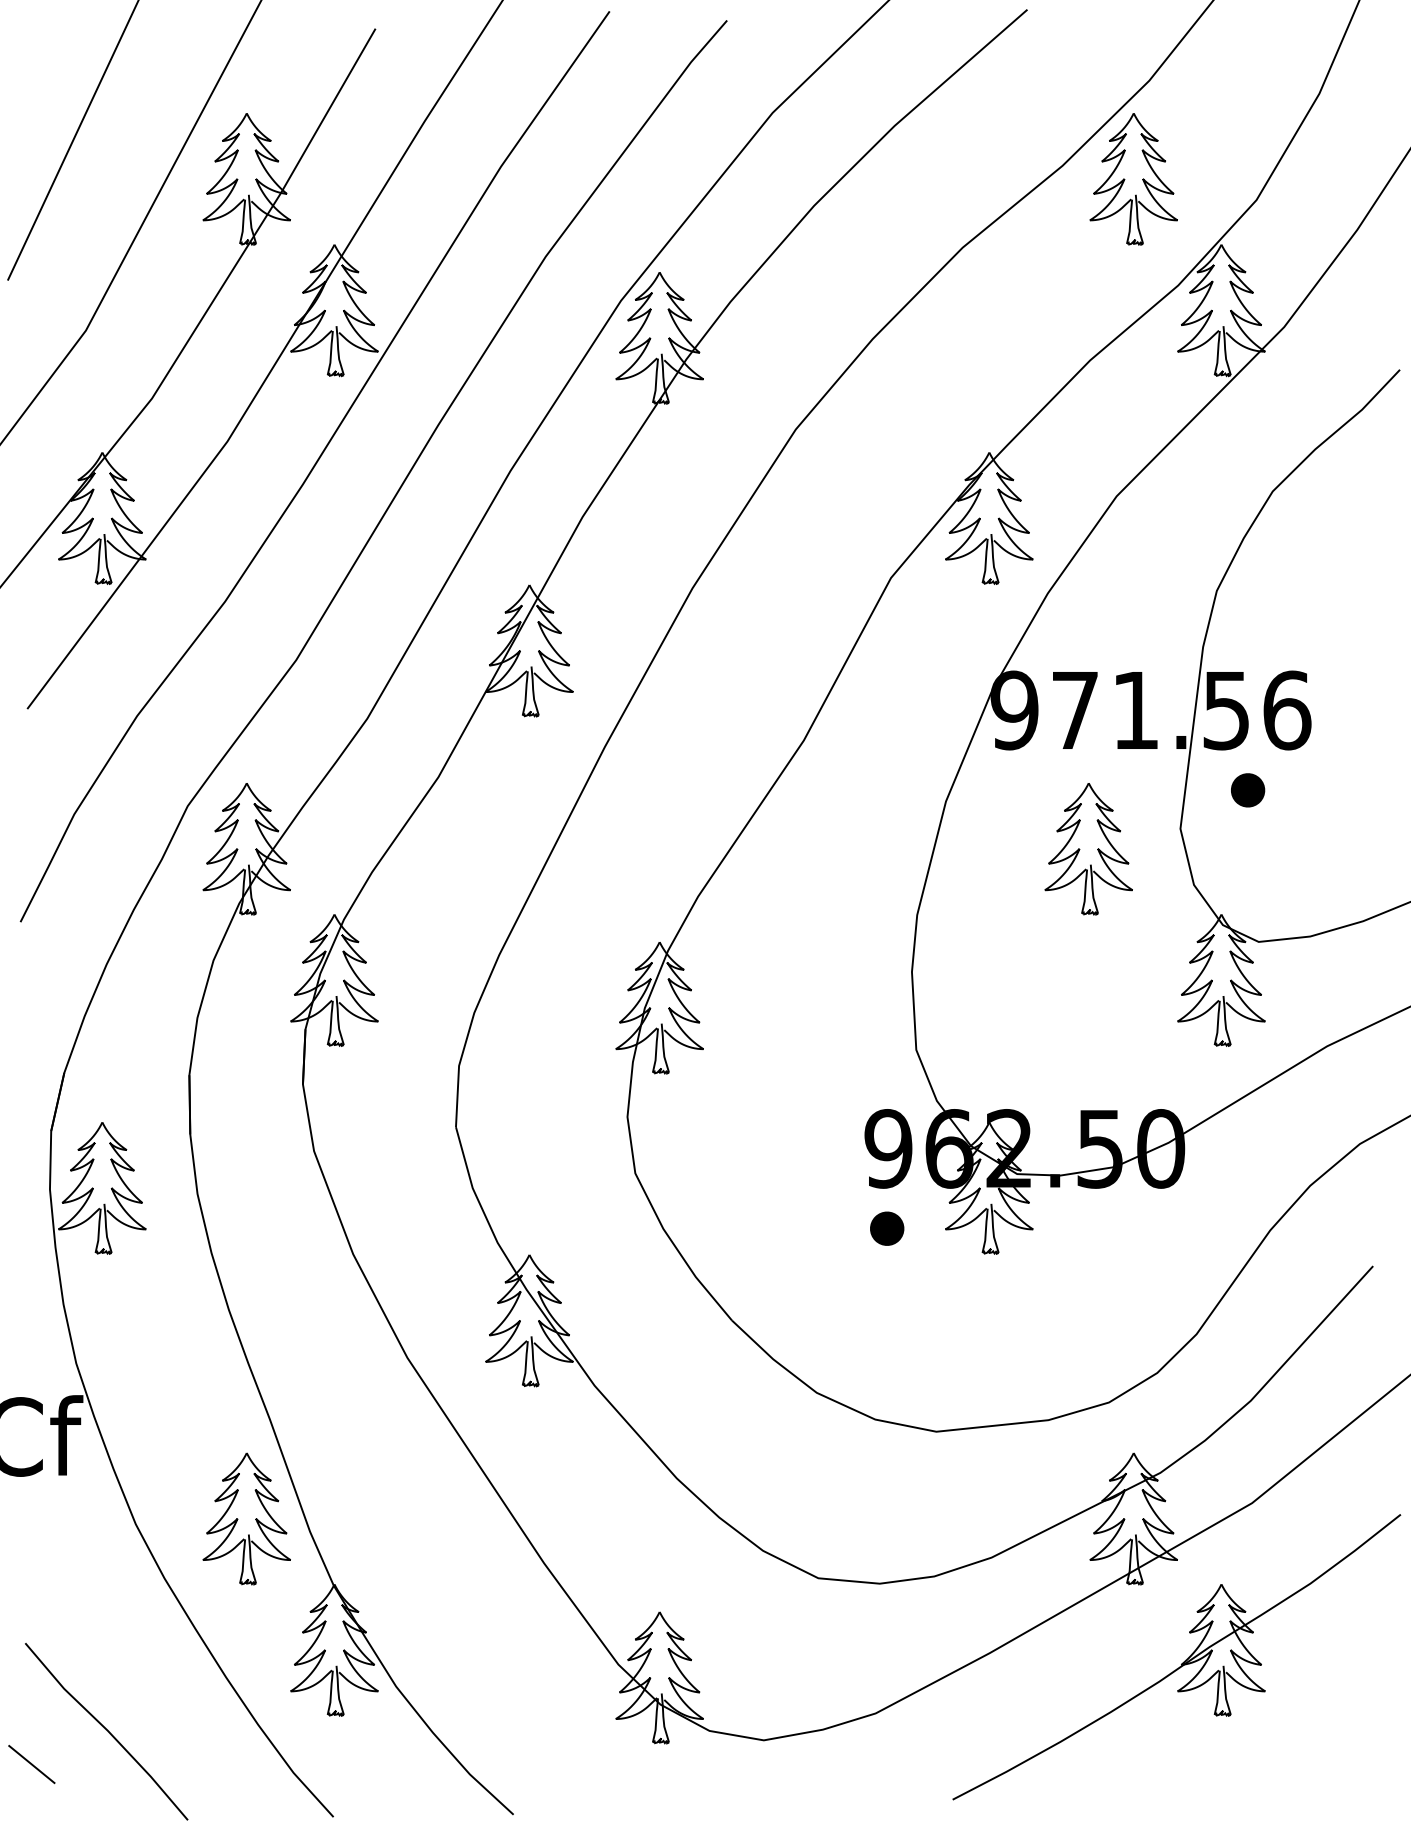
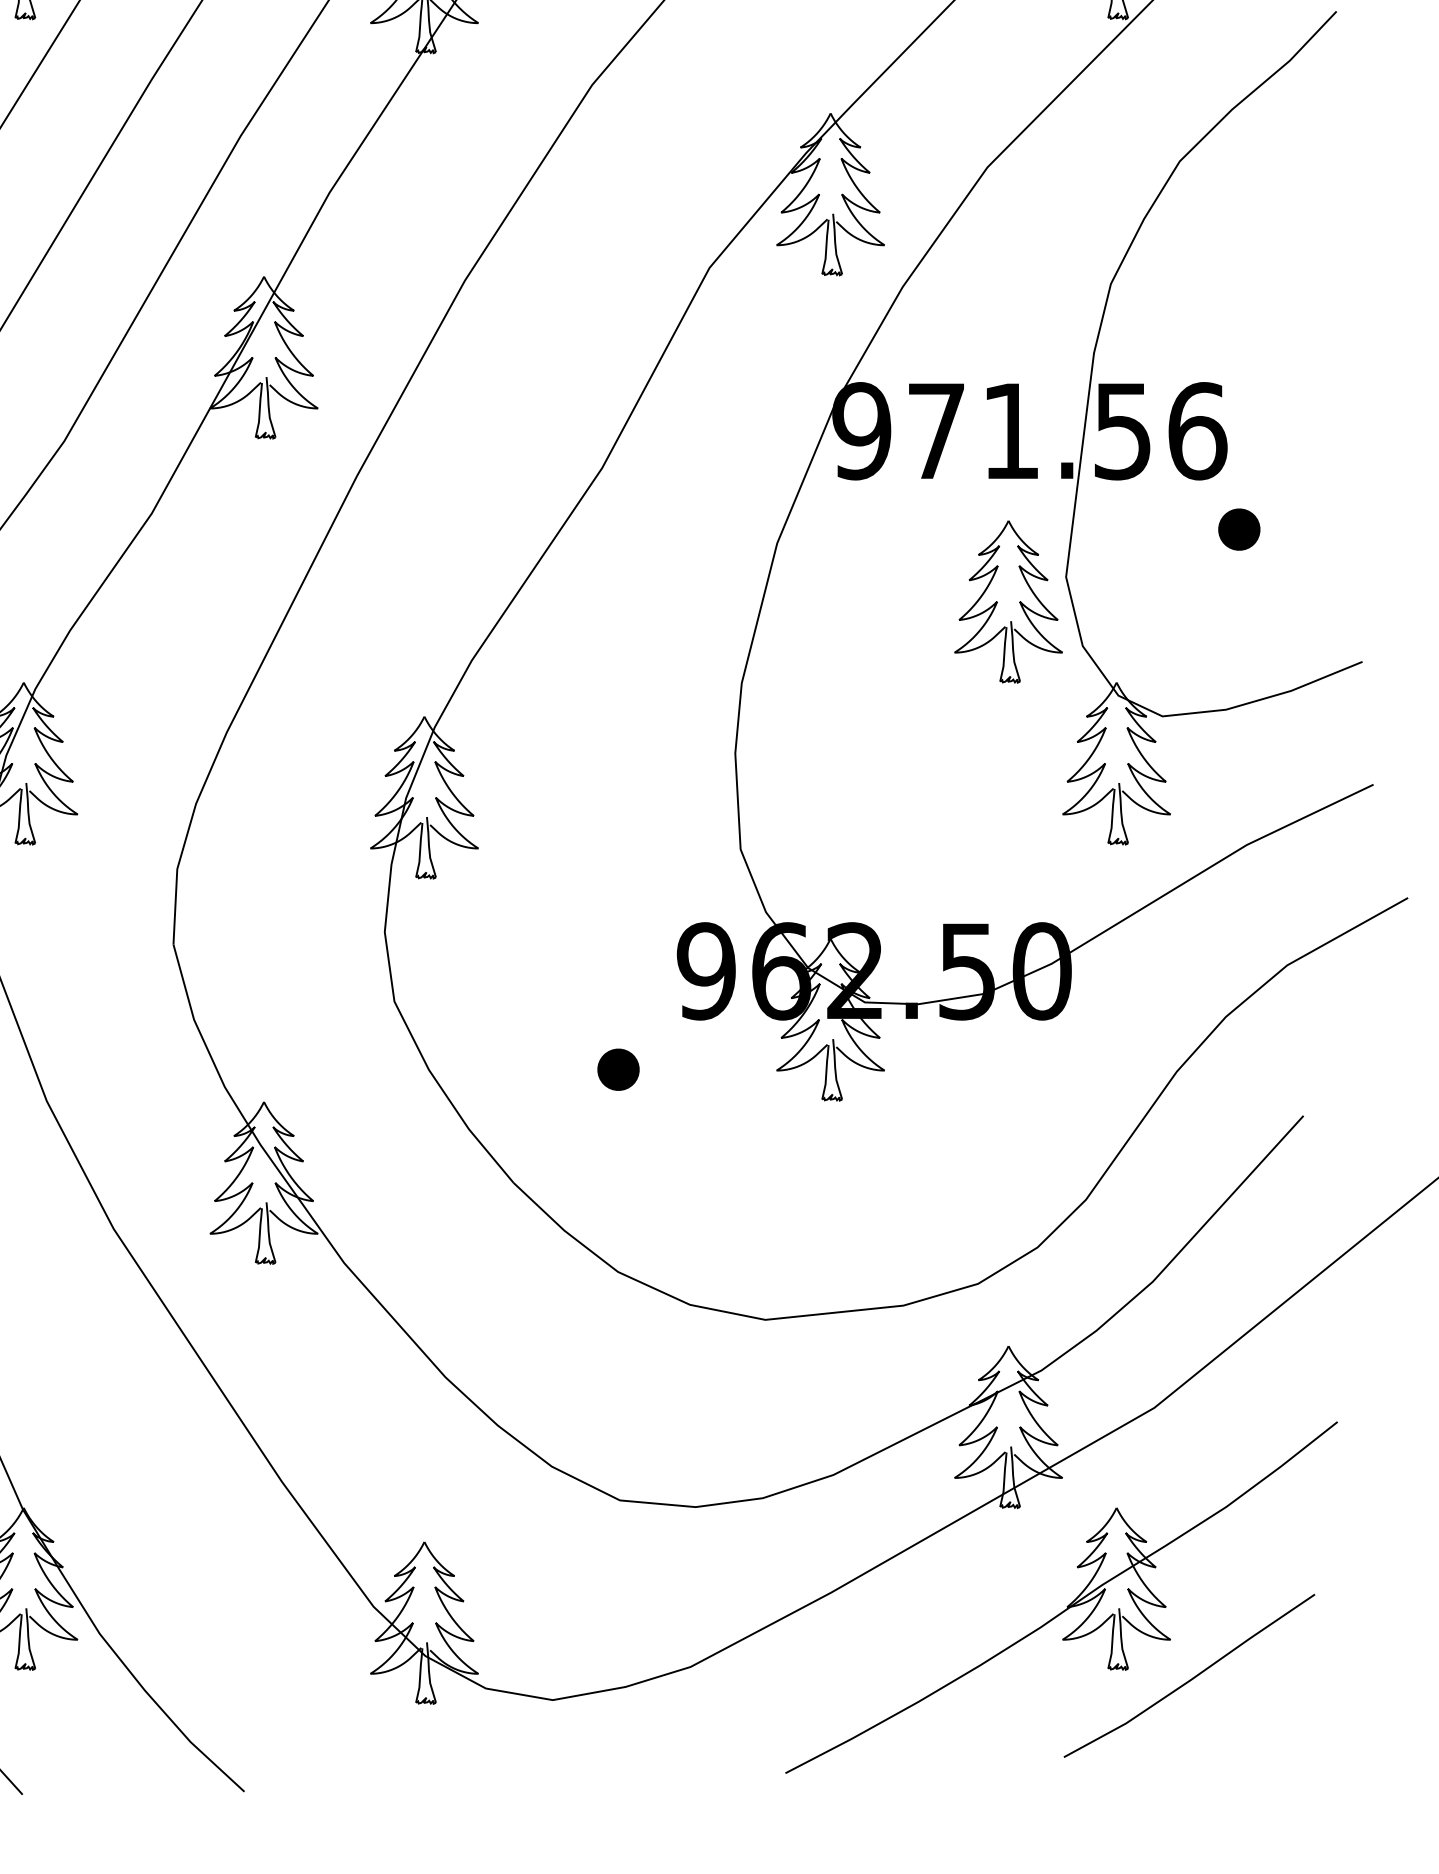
part: (1248, 790) -> (1239, 529), moved
part: (1088, 849) -> (1008, 602), moved
part: (887, 1228) -> (618, 1069), moved
line: (1282, 1722) -> (1191, 1678), added

